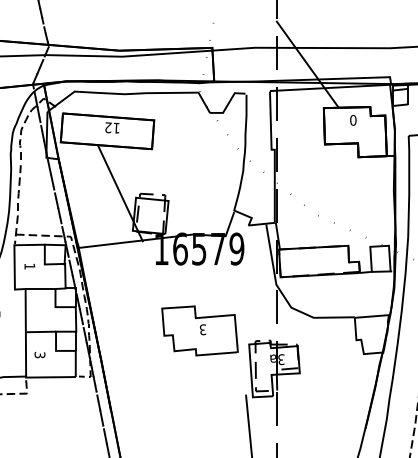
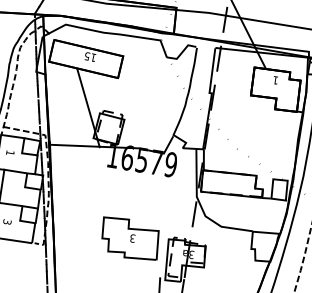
text: (353, 119) -> (275, 79), 0 -> 1
text: (108, 127) -> (87, 56), 12 -> 15
part: (199, 330) -> (129, 238), moved

